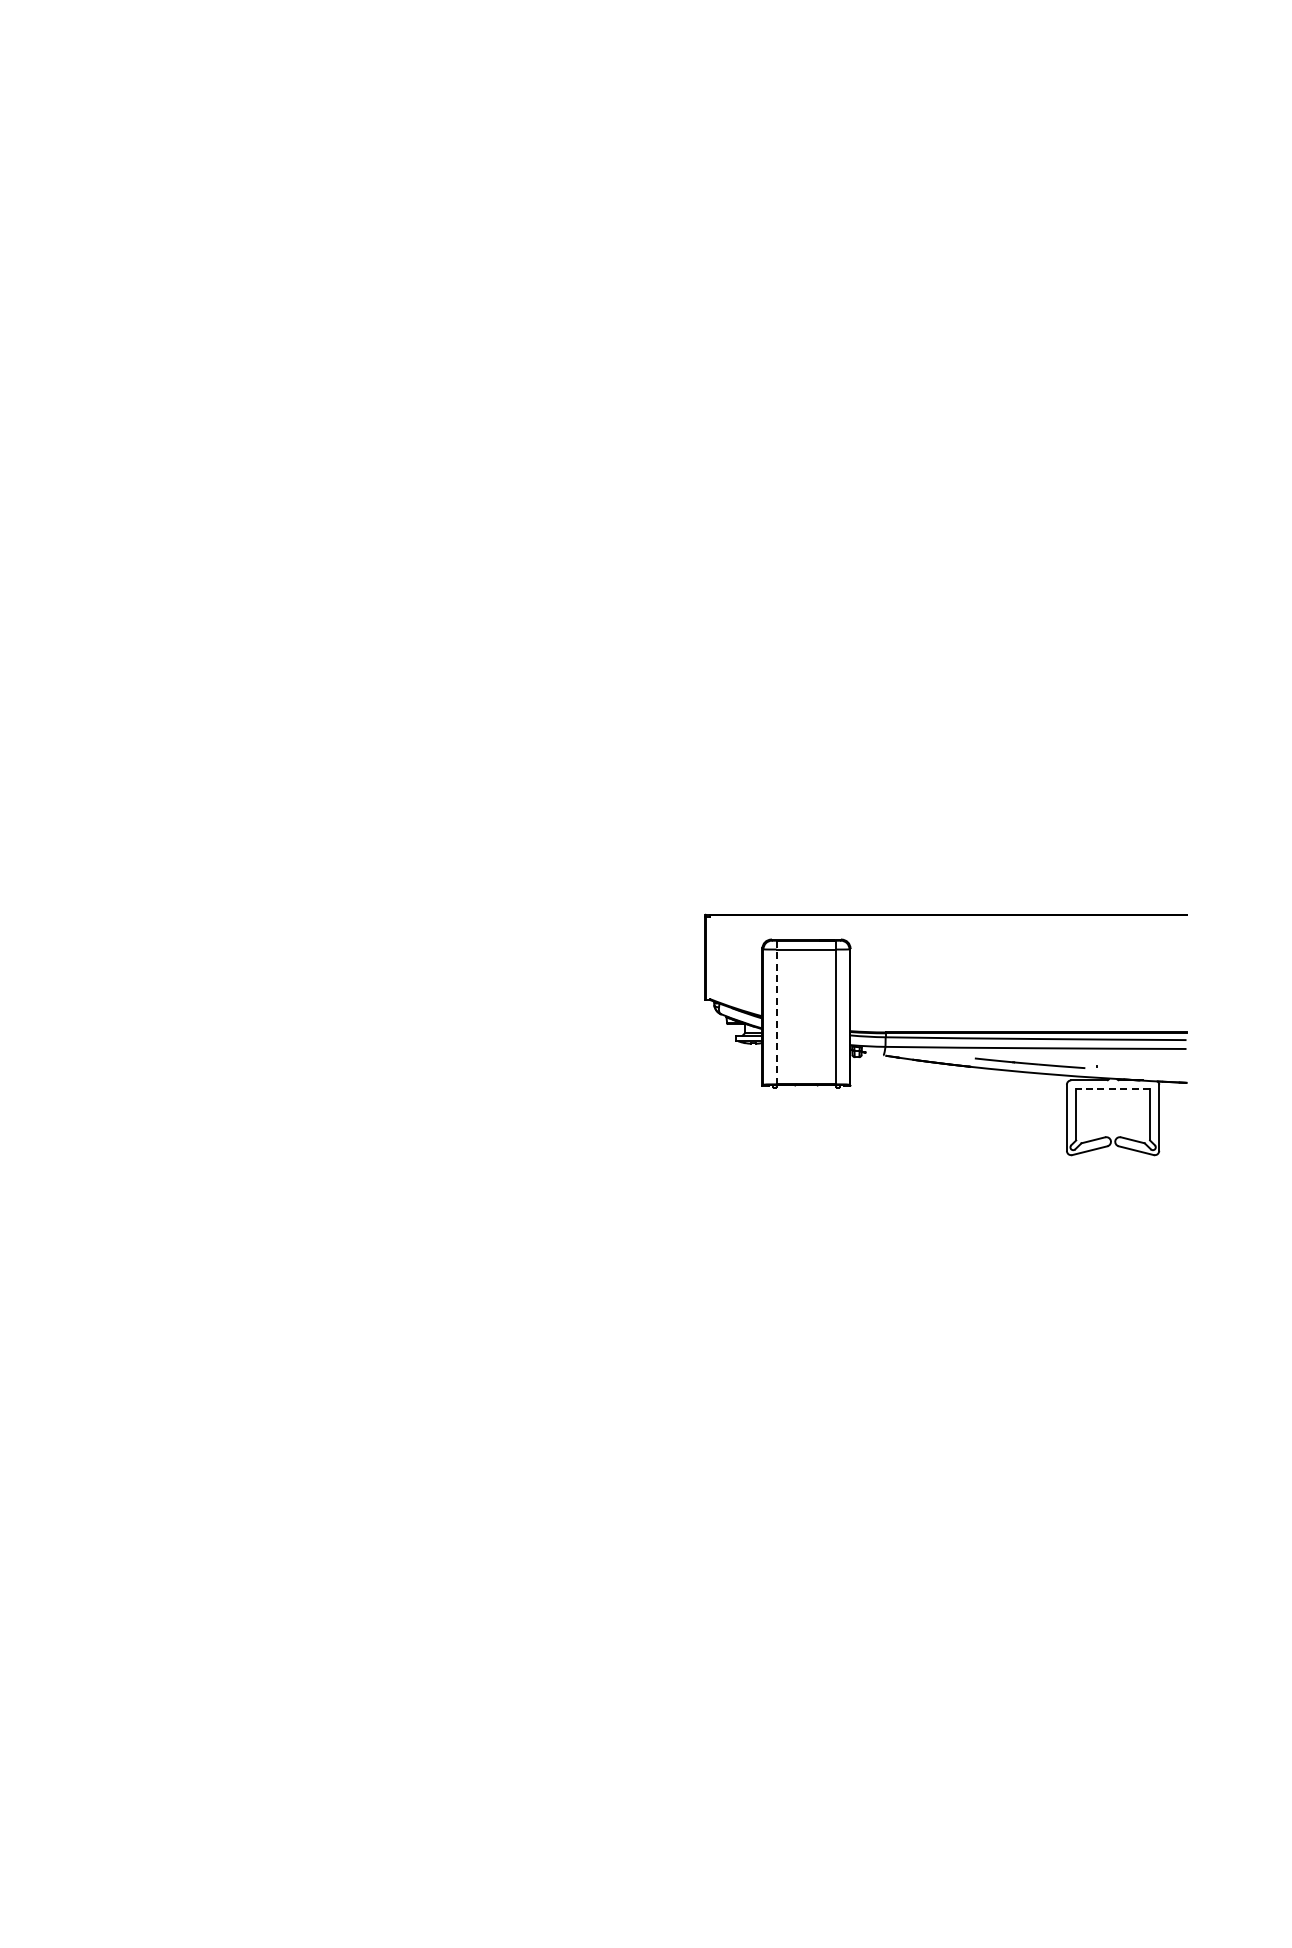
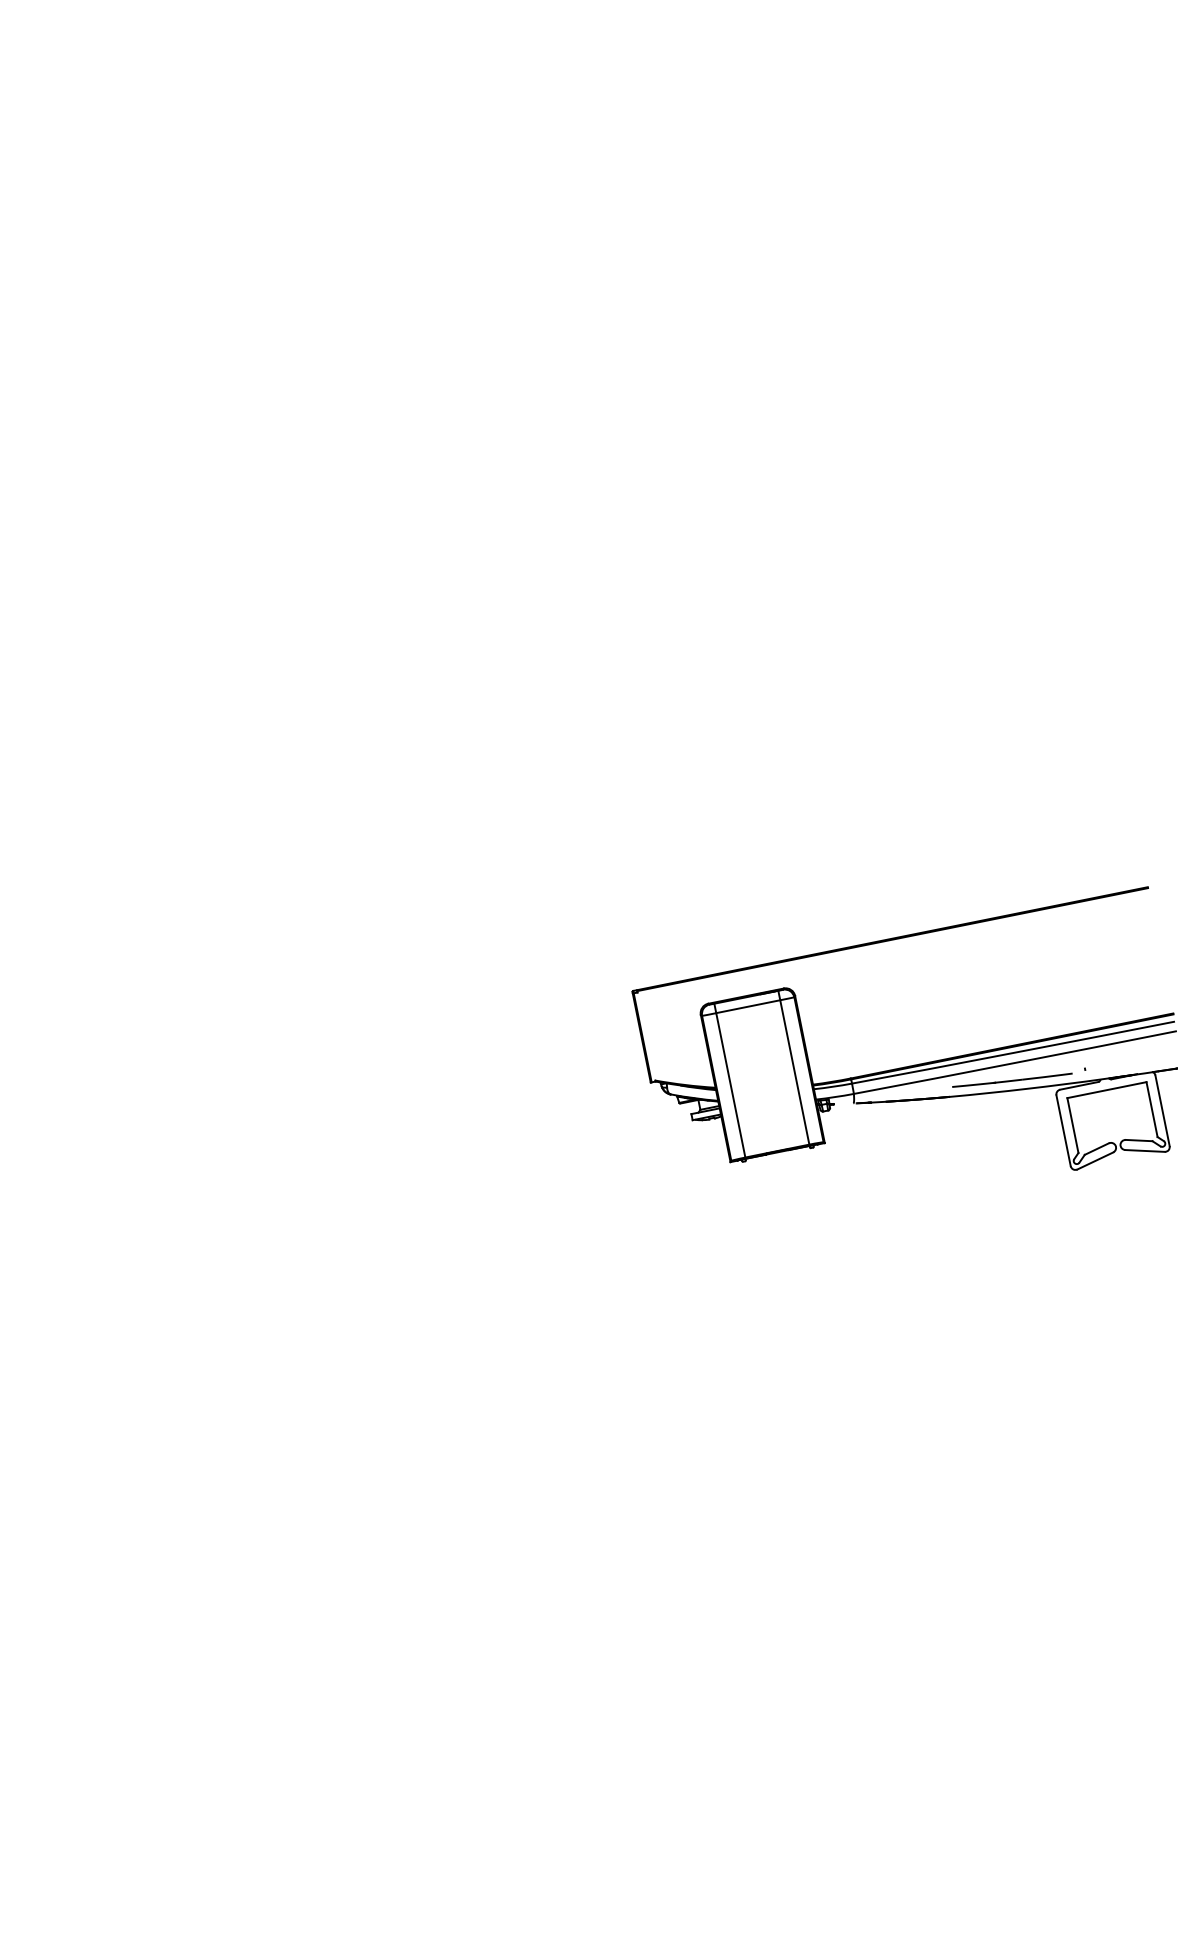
line: (776, 1012) -> (729, 1080), dashed -> solid
line: (1113, 1089) -> (1107, 1090), dashed -> solid

